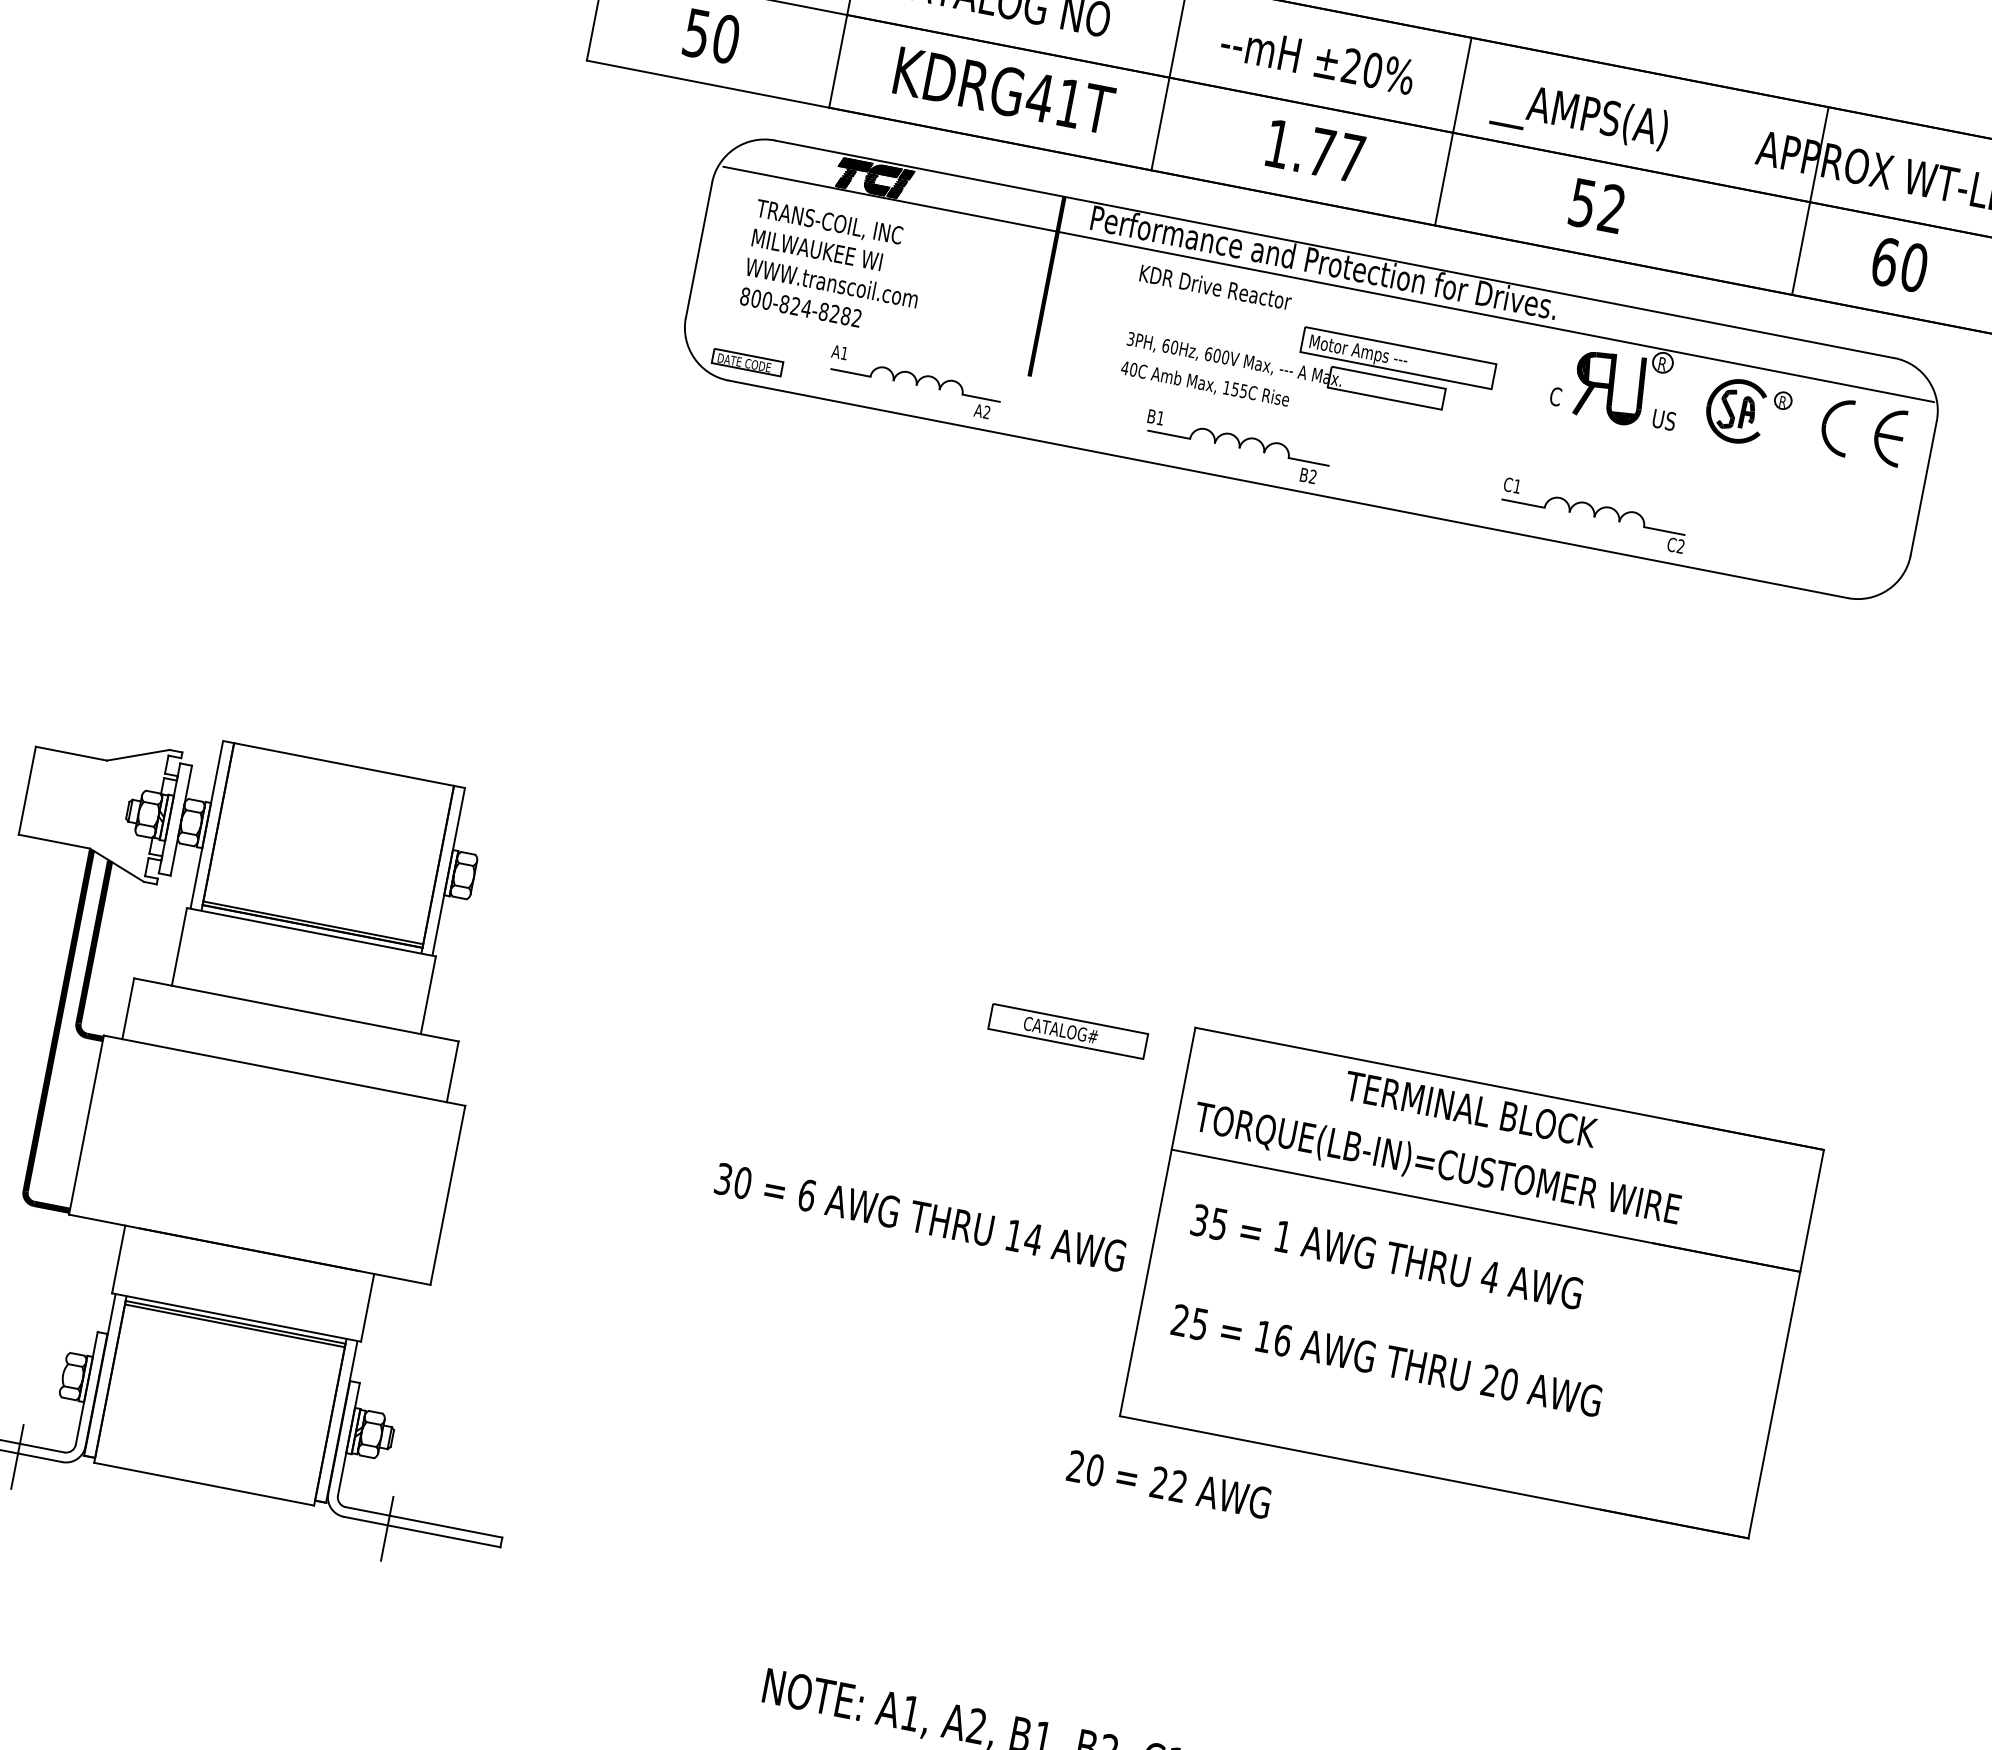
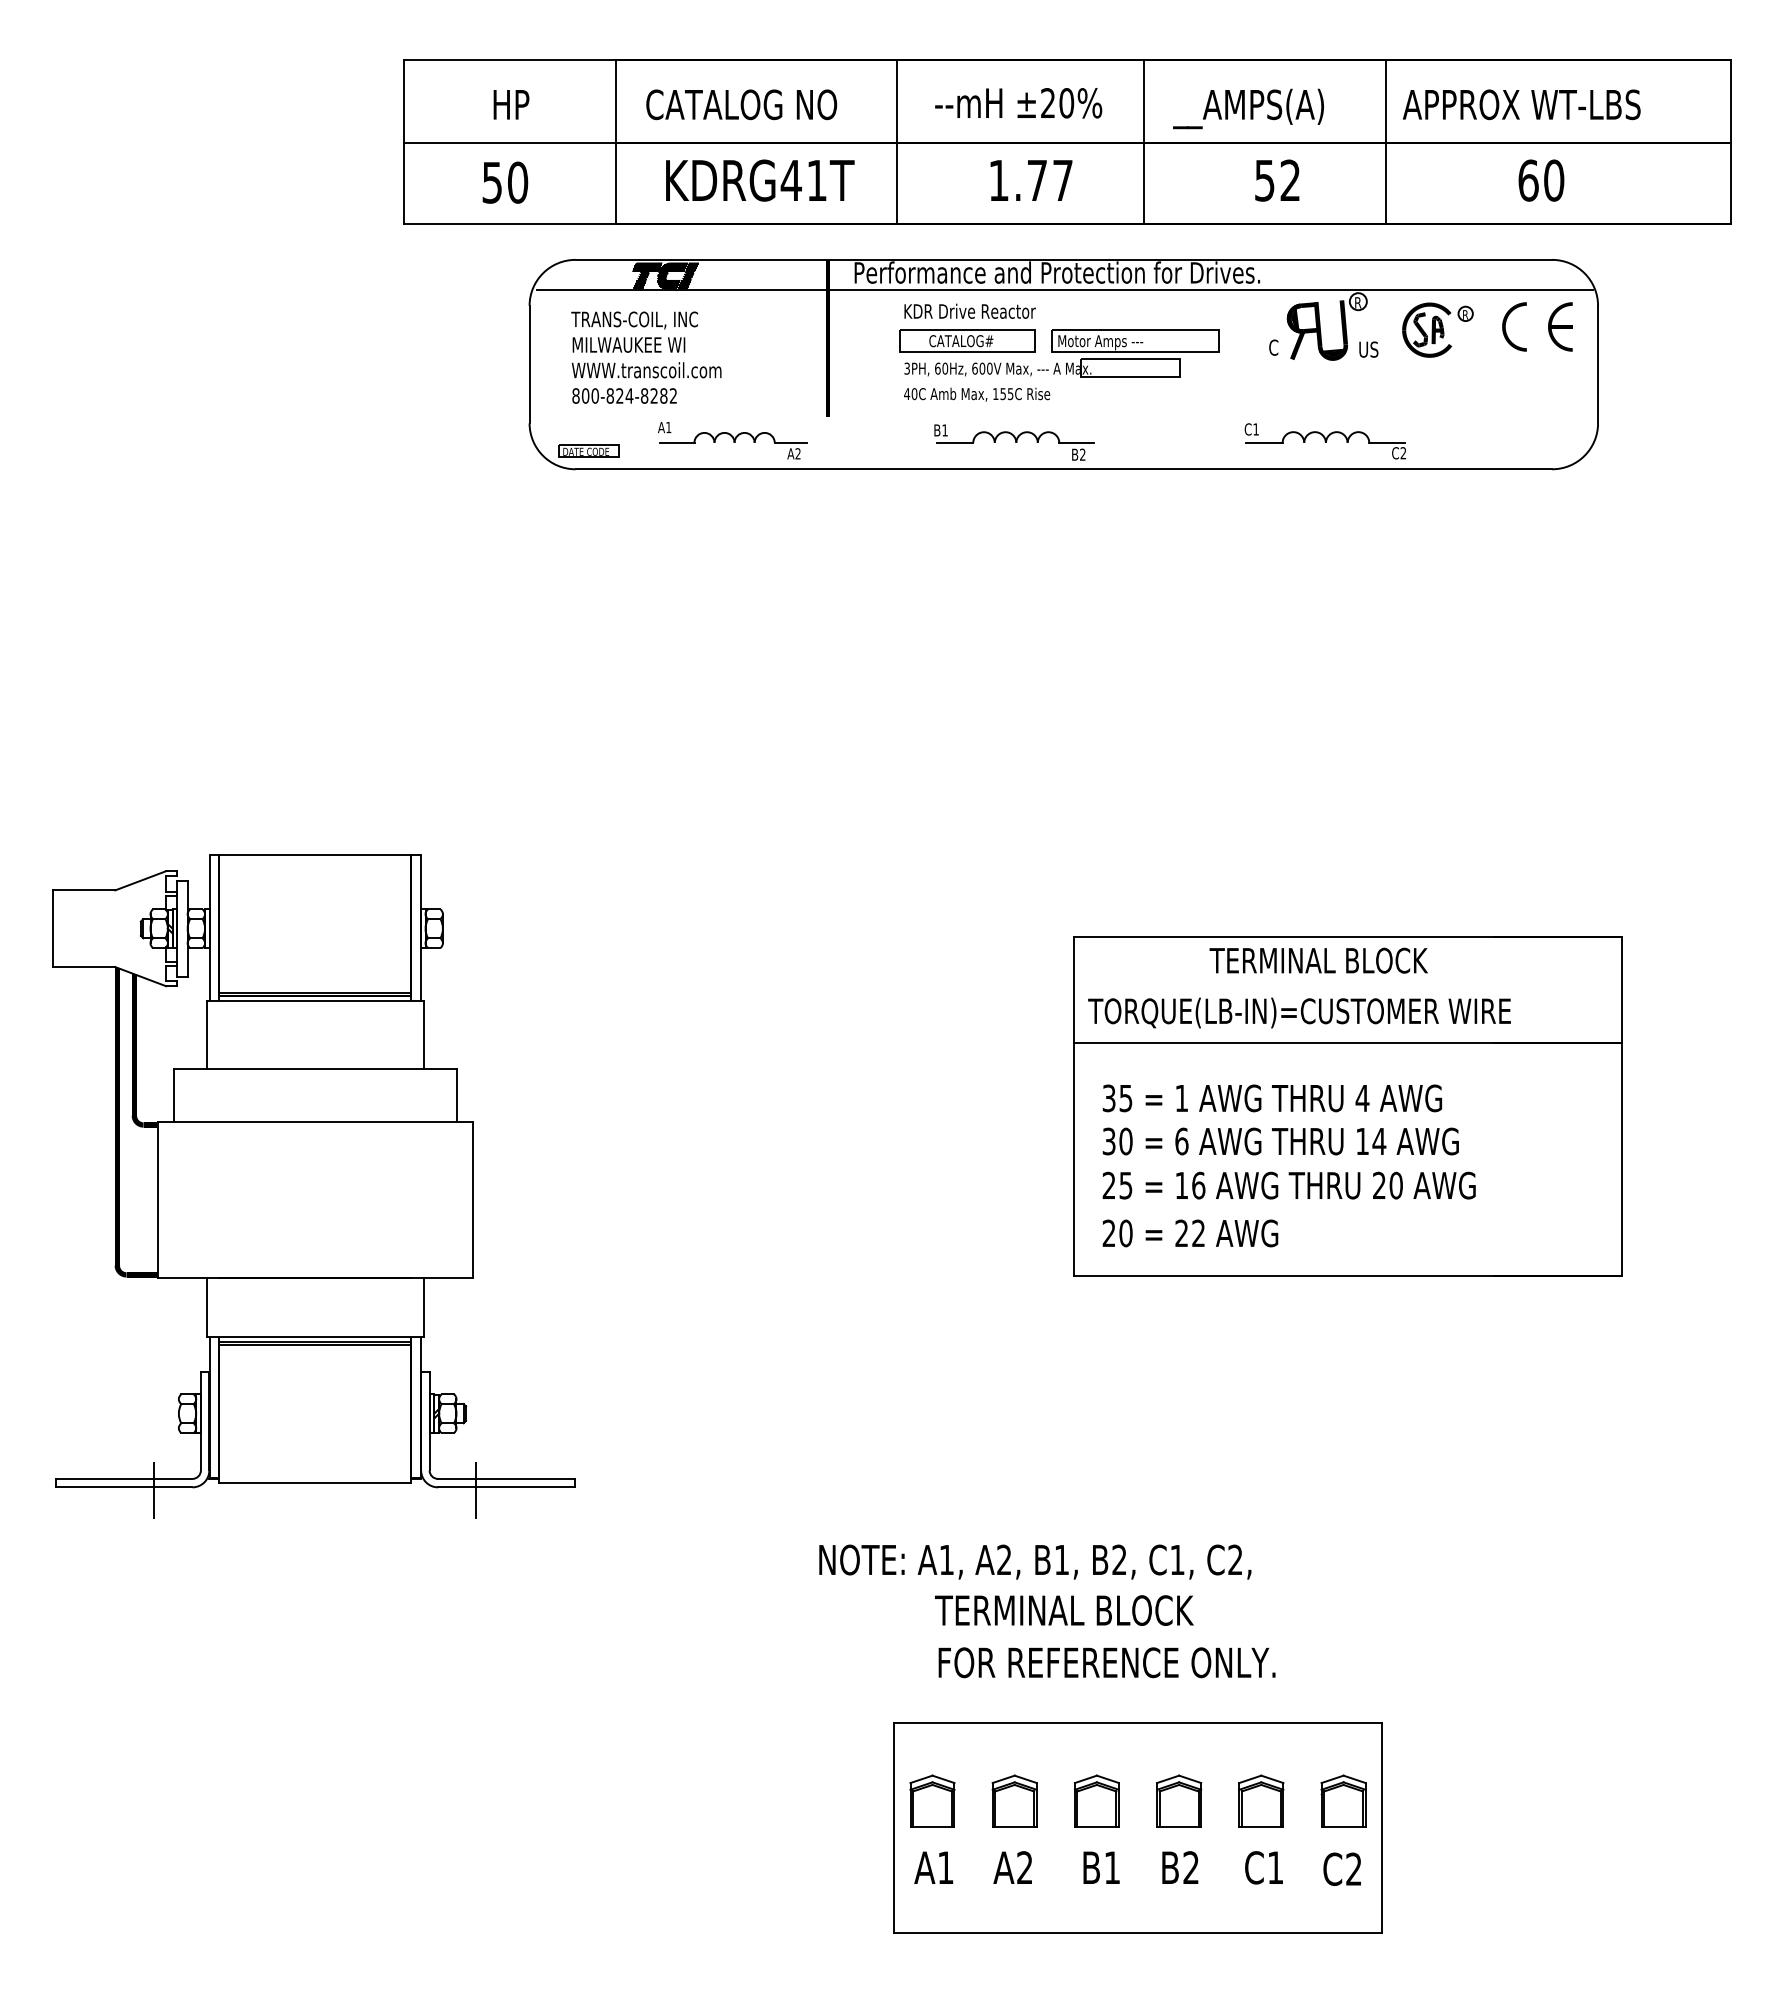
line: (1810, 200) -> (1385, 141), moved
part: (1068, 1030) -> (967, 340), moved
text: (920, 1217) -> (1280, 1141), moved
text: (1169, 1484) -> (1190, 1233), moved

